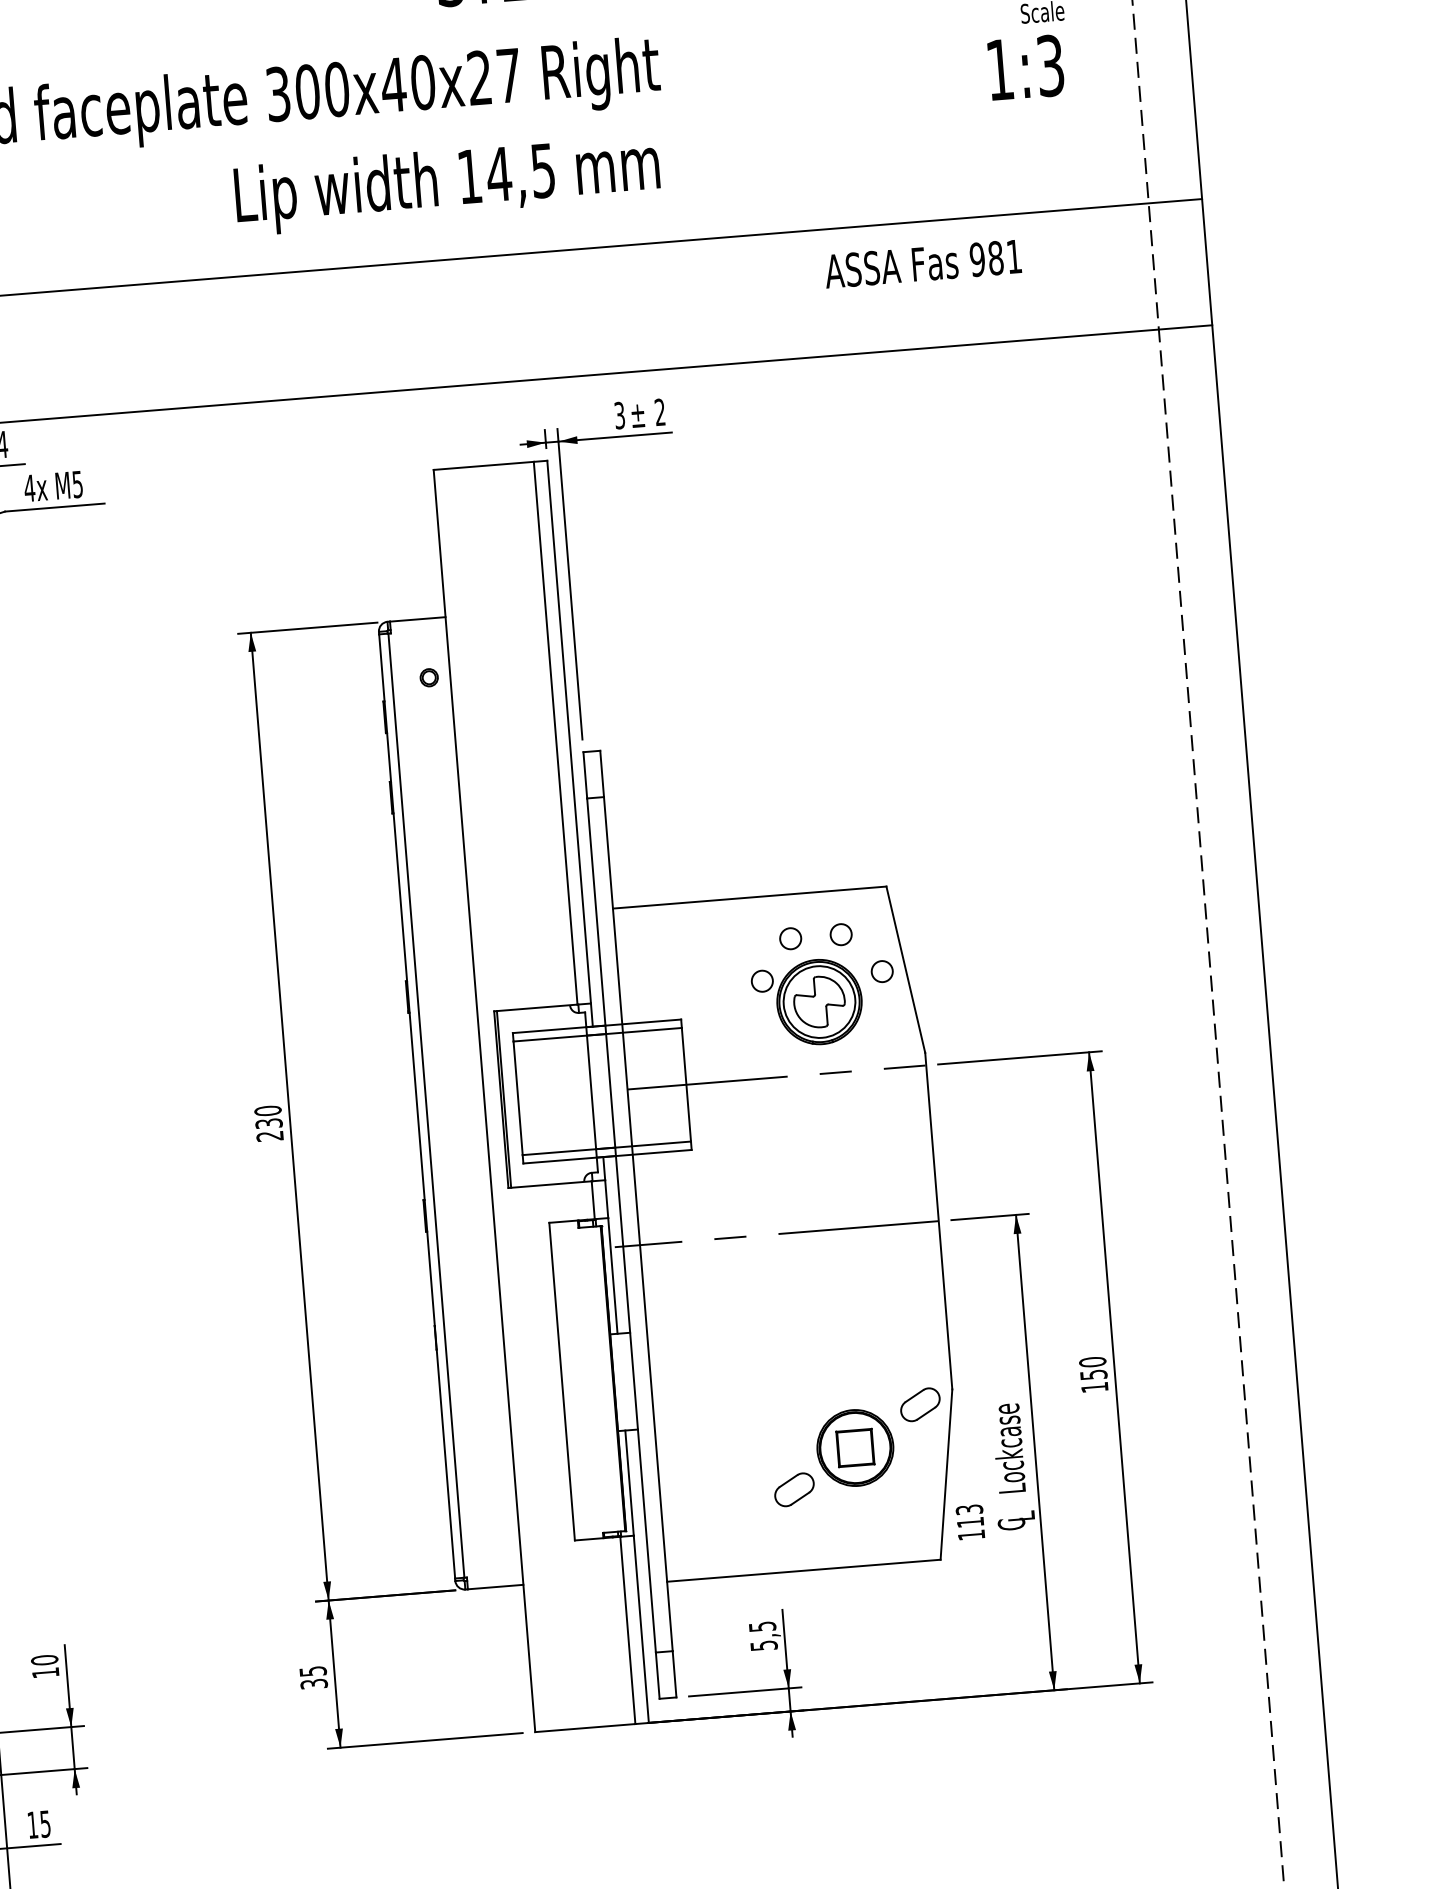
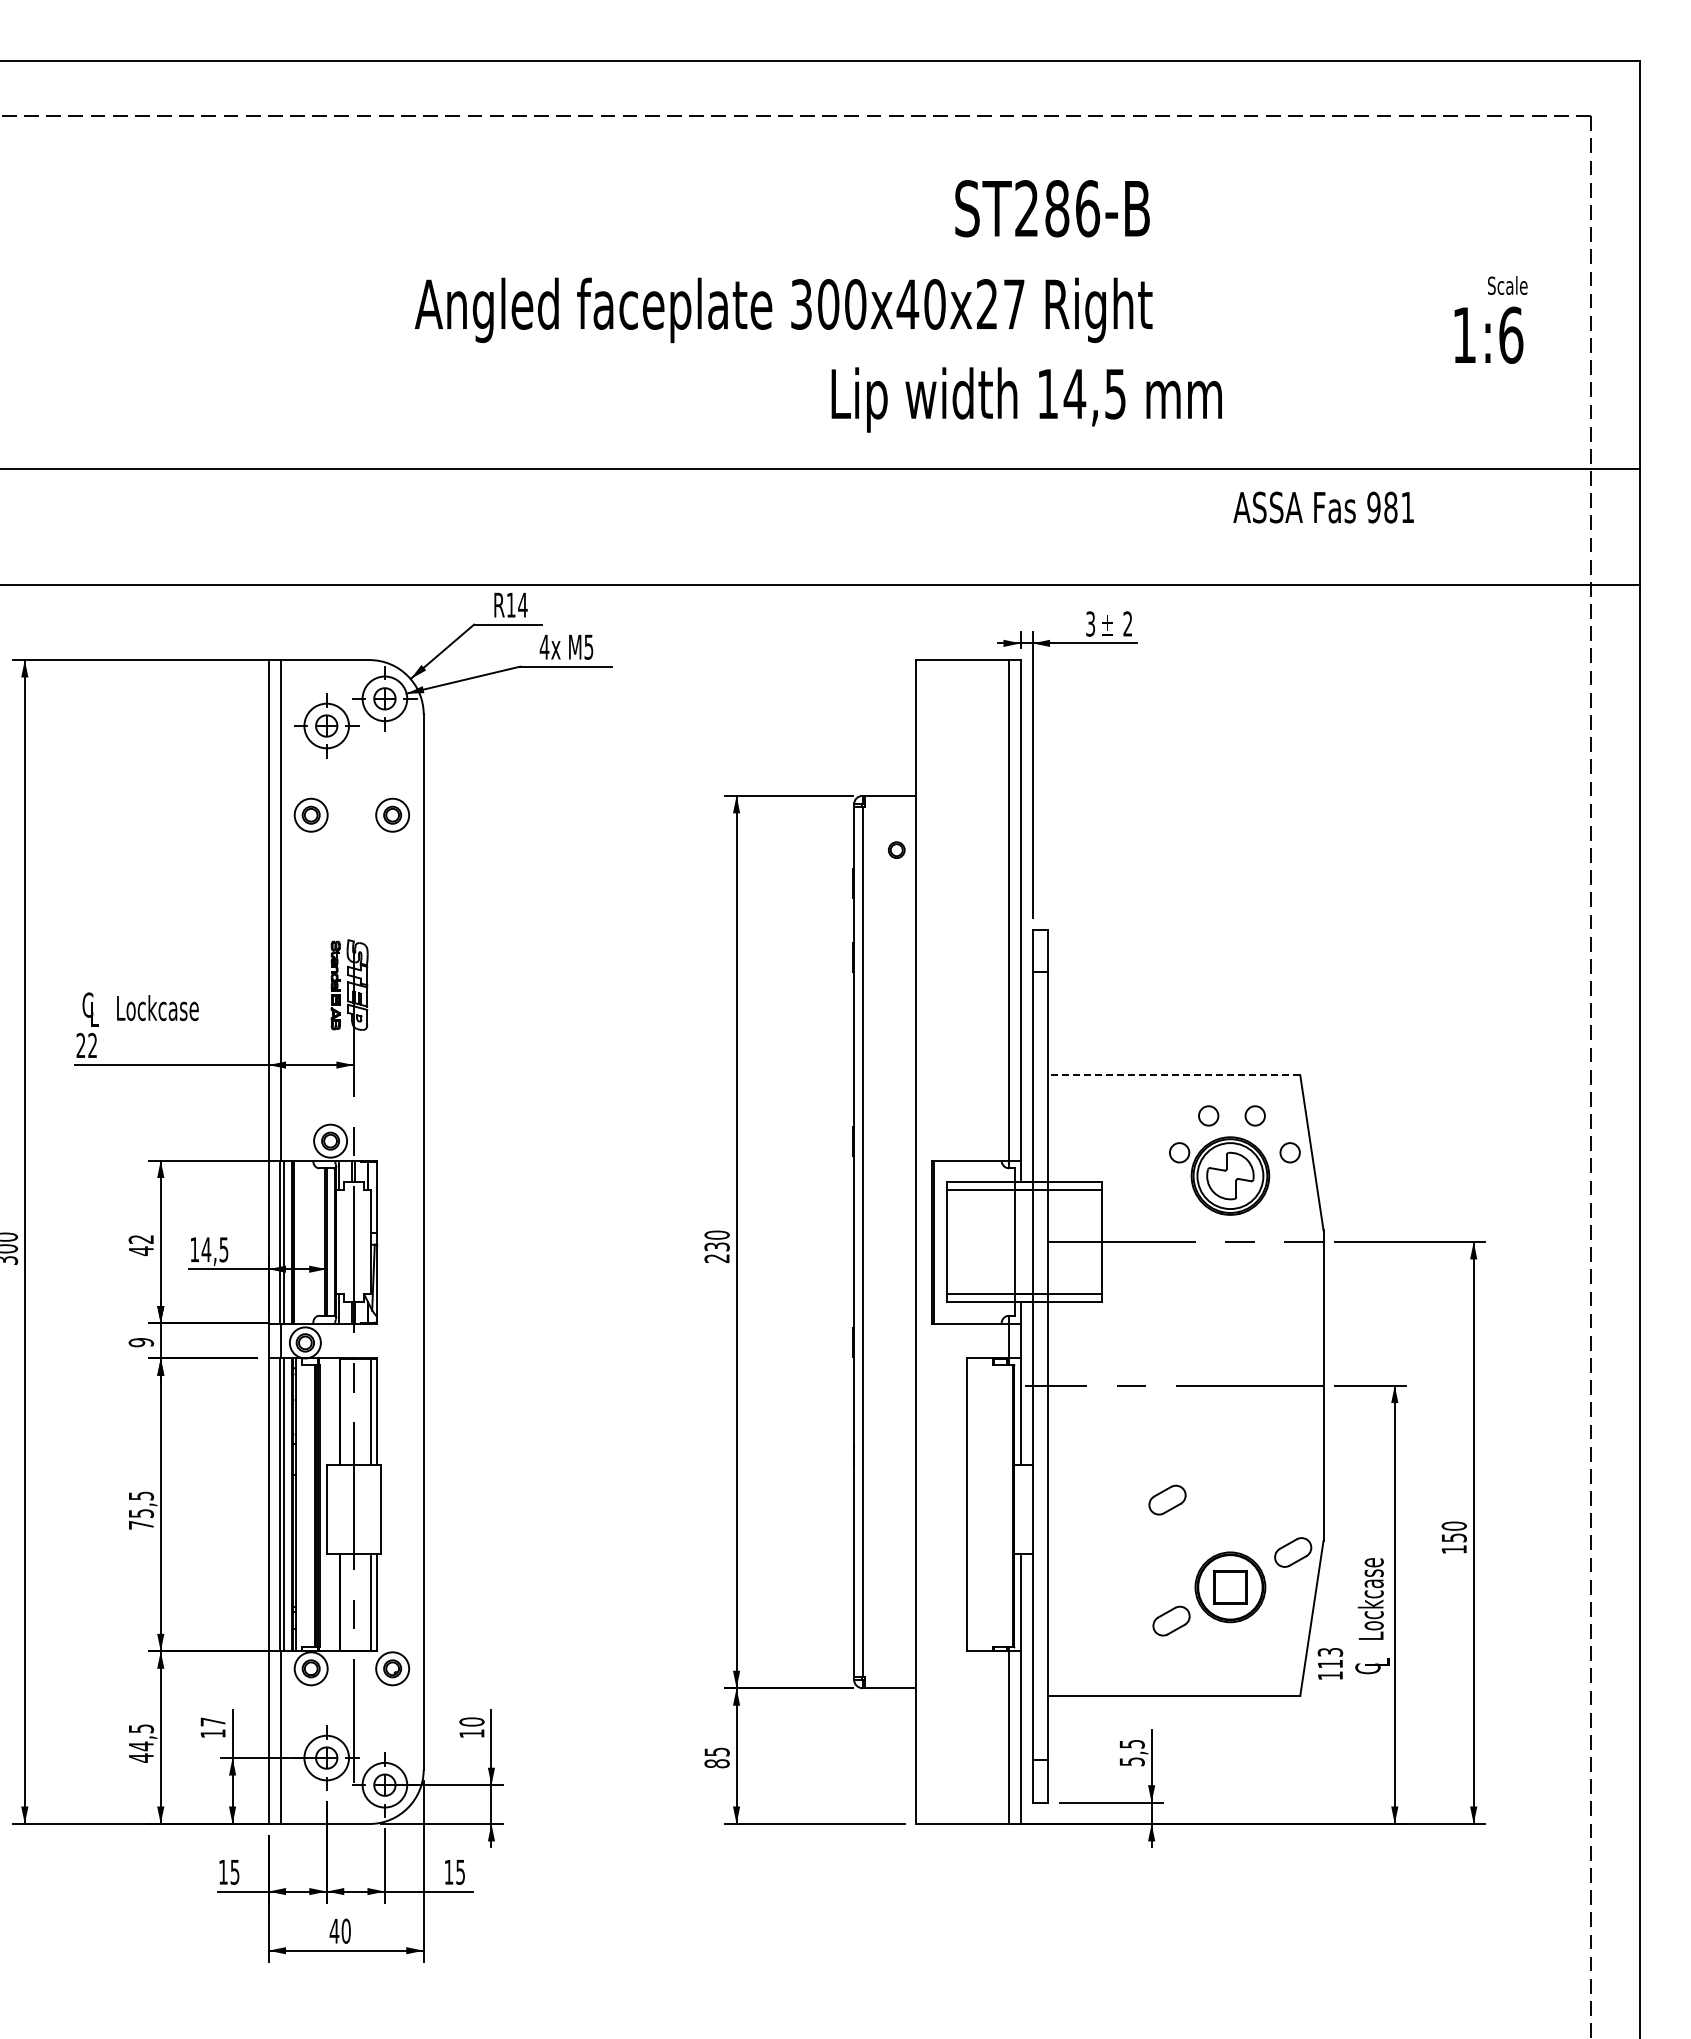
text: (1050, 64) -> (1511, 334), 1:3 -> 1:6
text: (447, 184) -> (1026, 399), moved
text: (922, 264) -> (1323, 507), moved
line: (749, 897) -> (1173, 1075), solid -> dashed
part: (779, 1358) -> (1167, 1499), added
text: (313, 1683) -> (716, 1763), 35 -> 85

